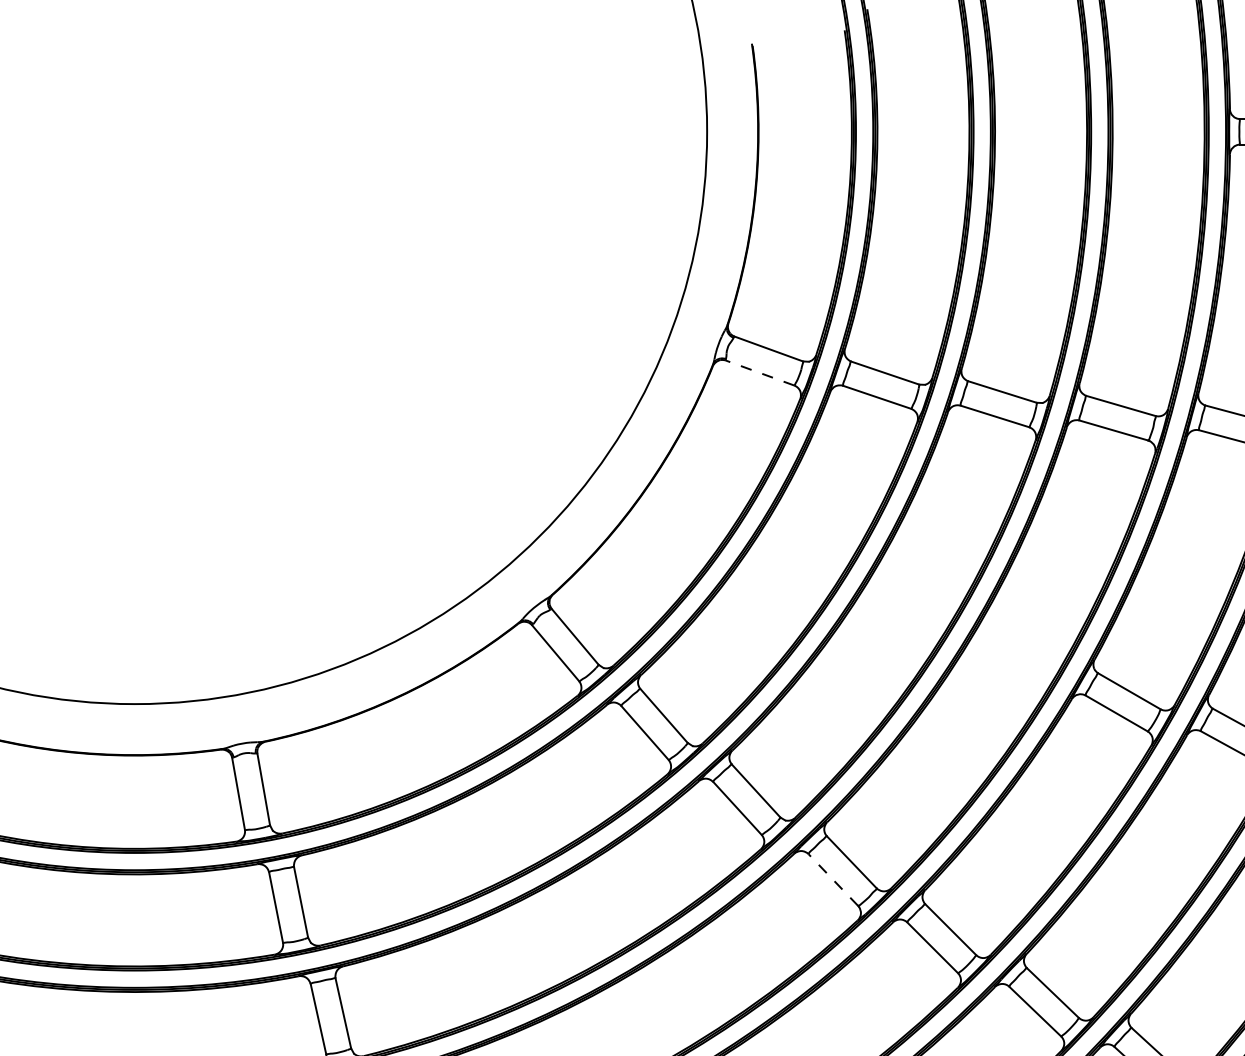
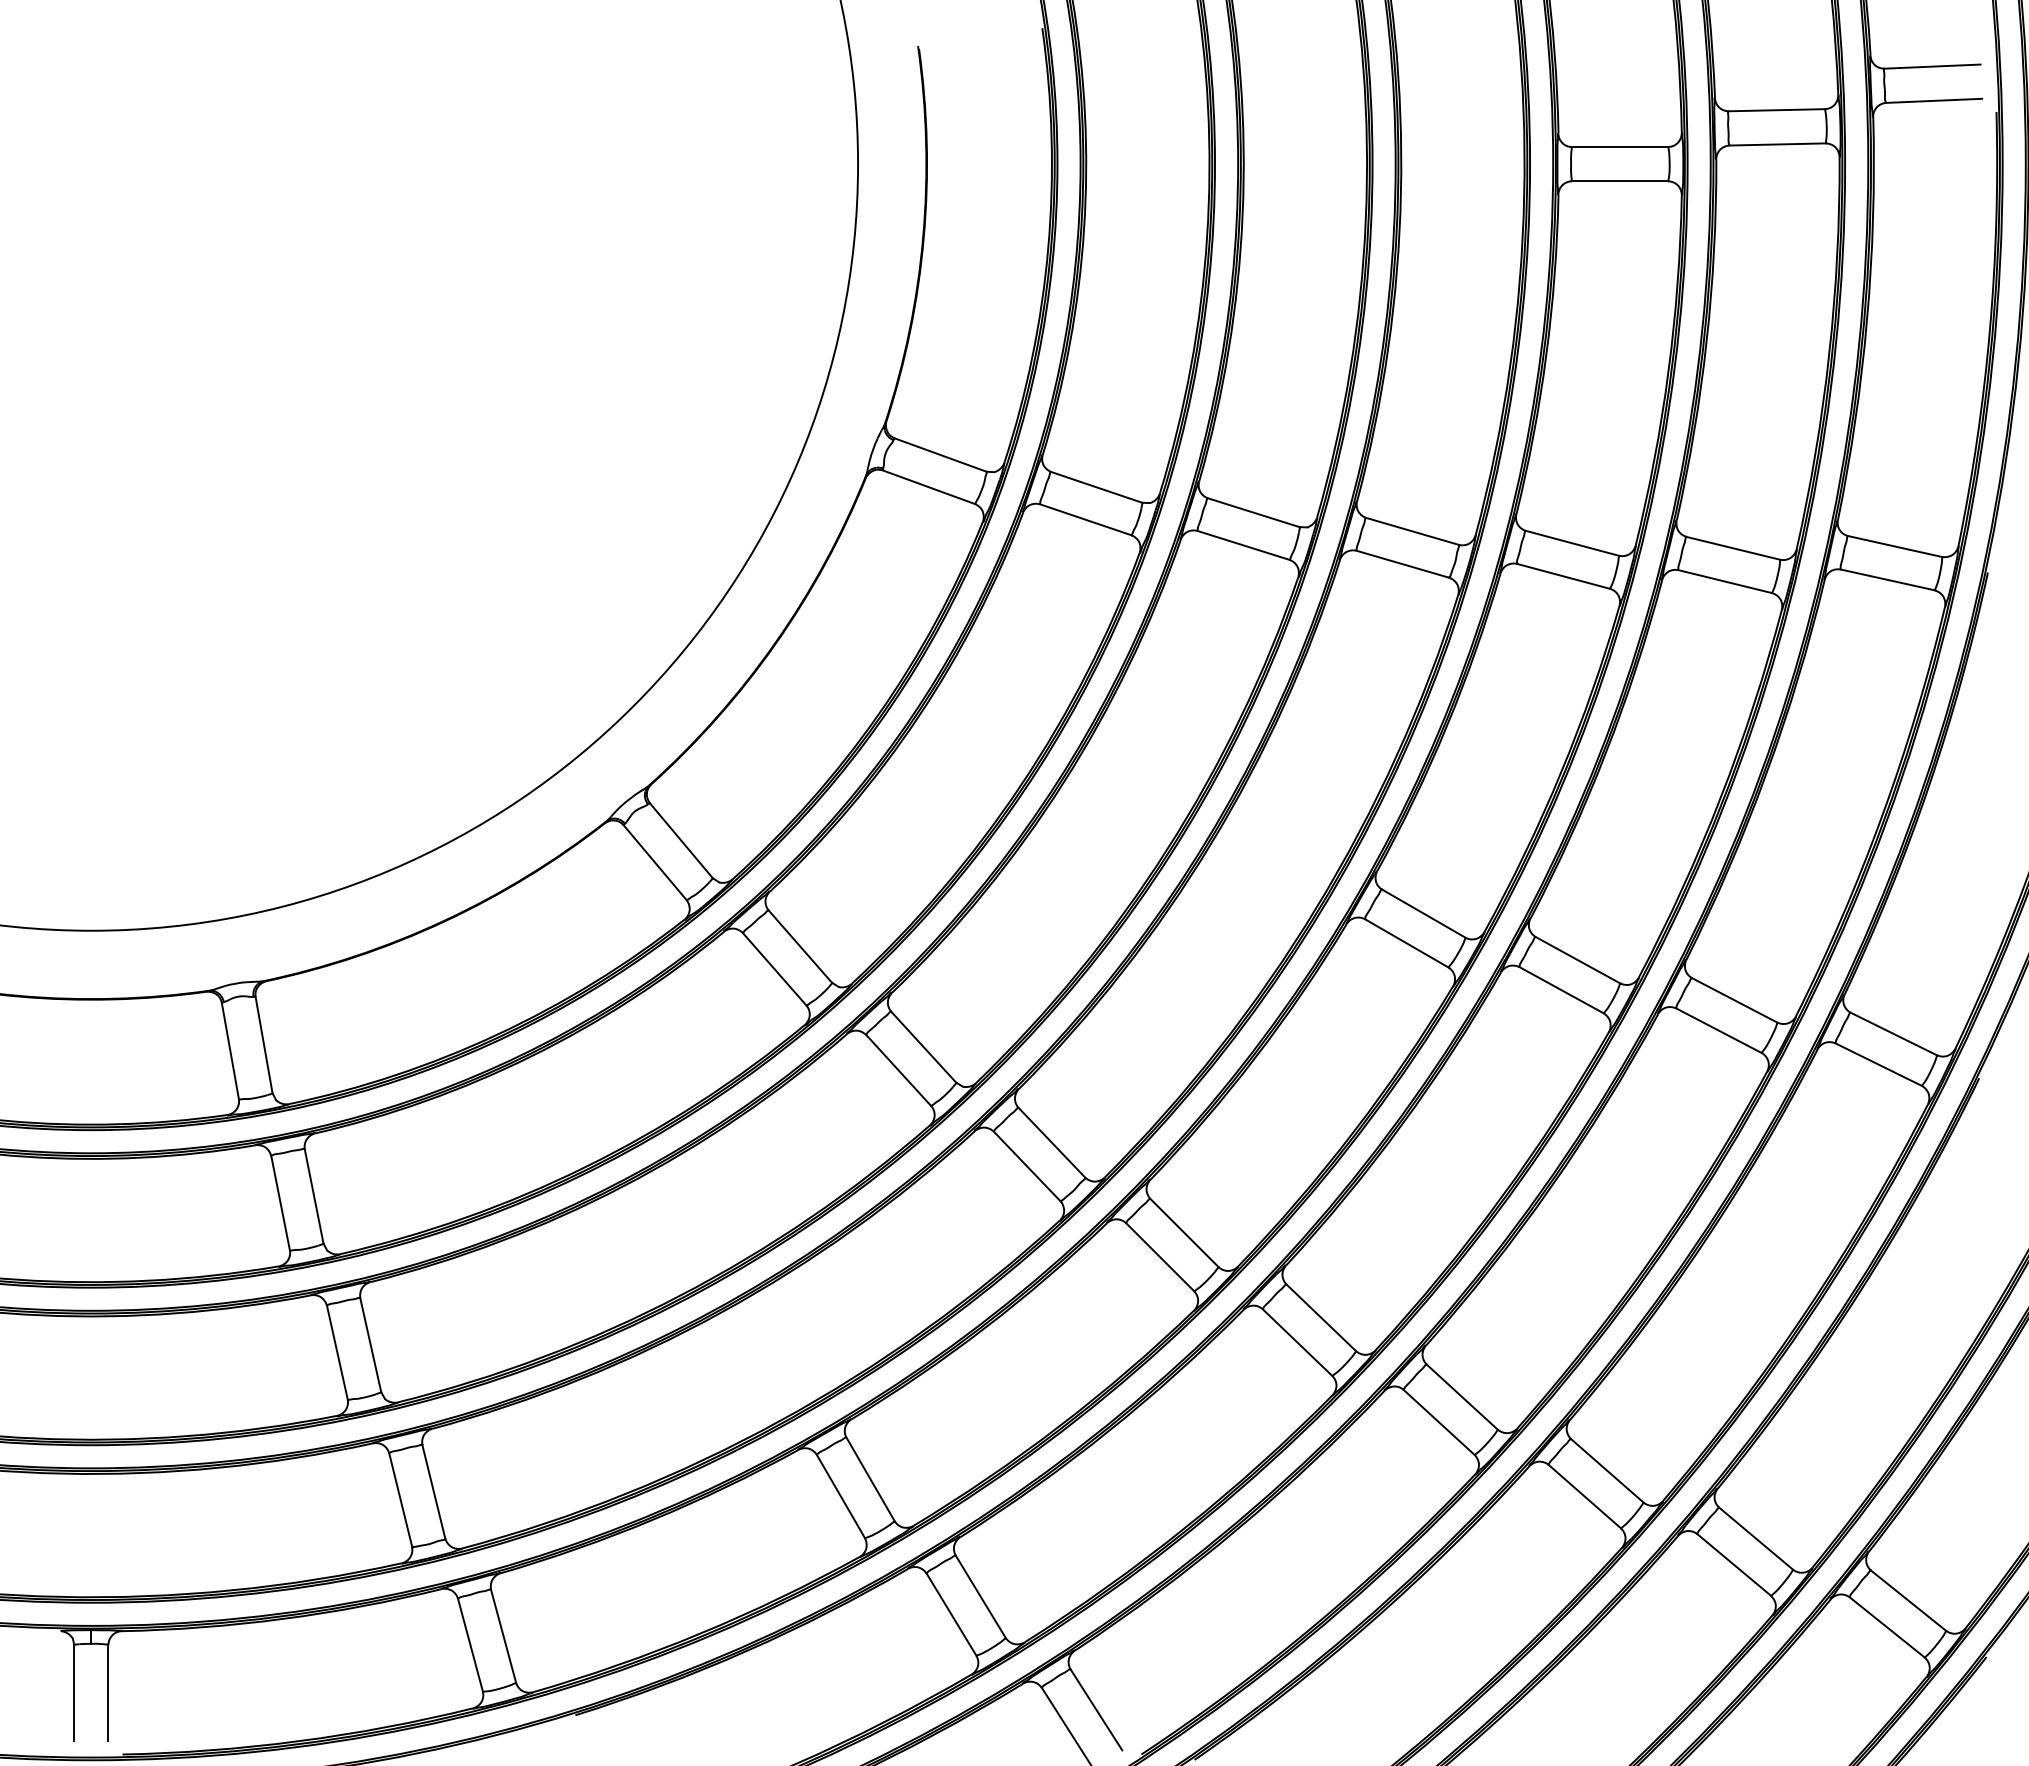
line: (759, 373) -> (928, 487), dashed -> solid
line: (833, 880) -> (1027, 1166), dashed -> solid

